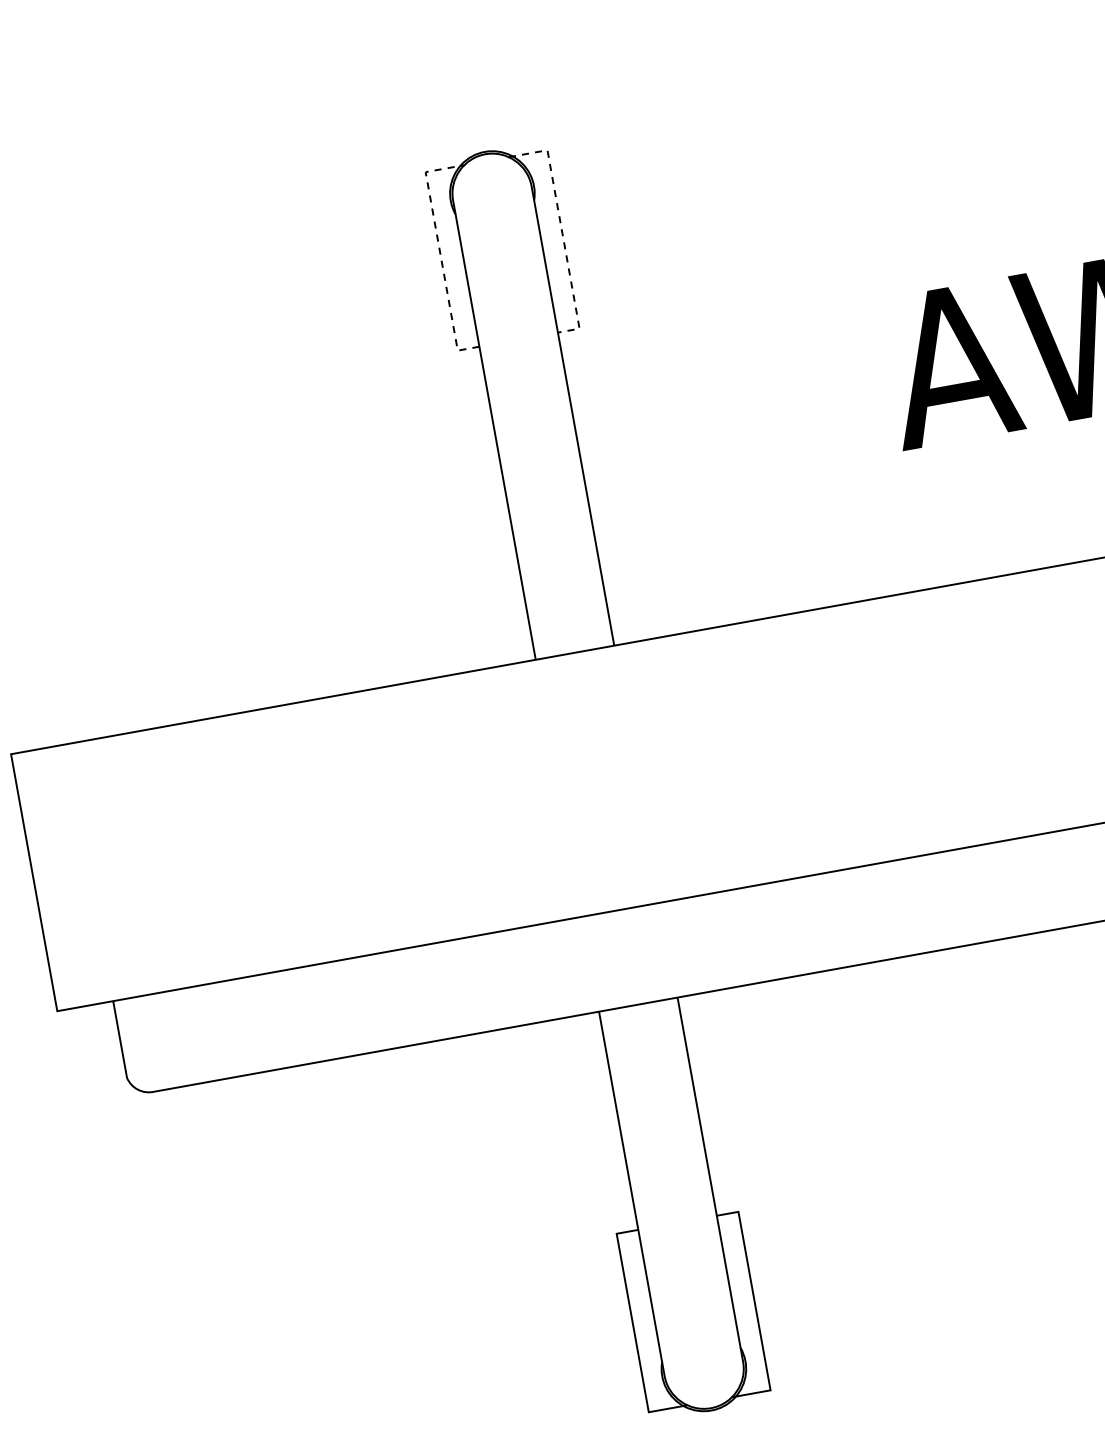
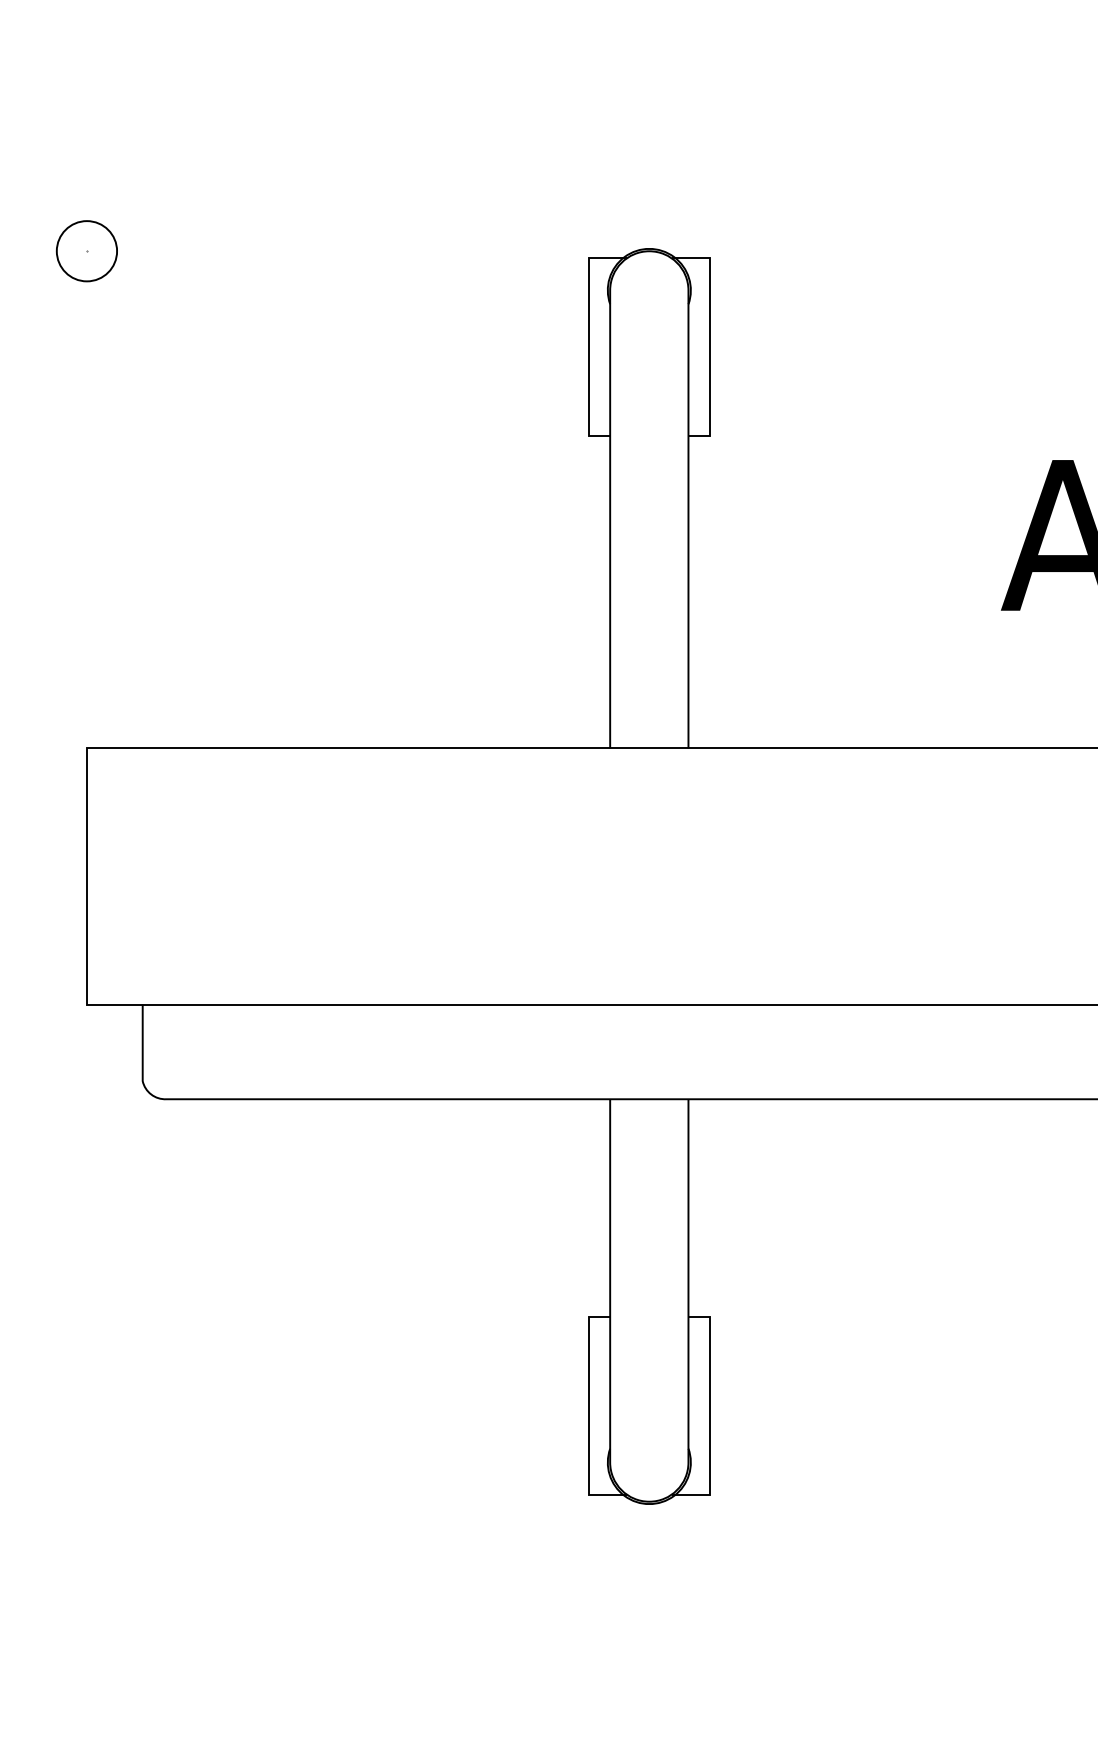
line: (562, 231) -> (710, 339), dashed -> solid
line: (440, 252) -> (588, 338), dashed -> solid

